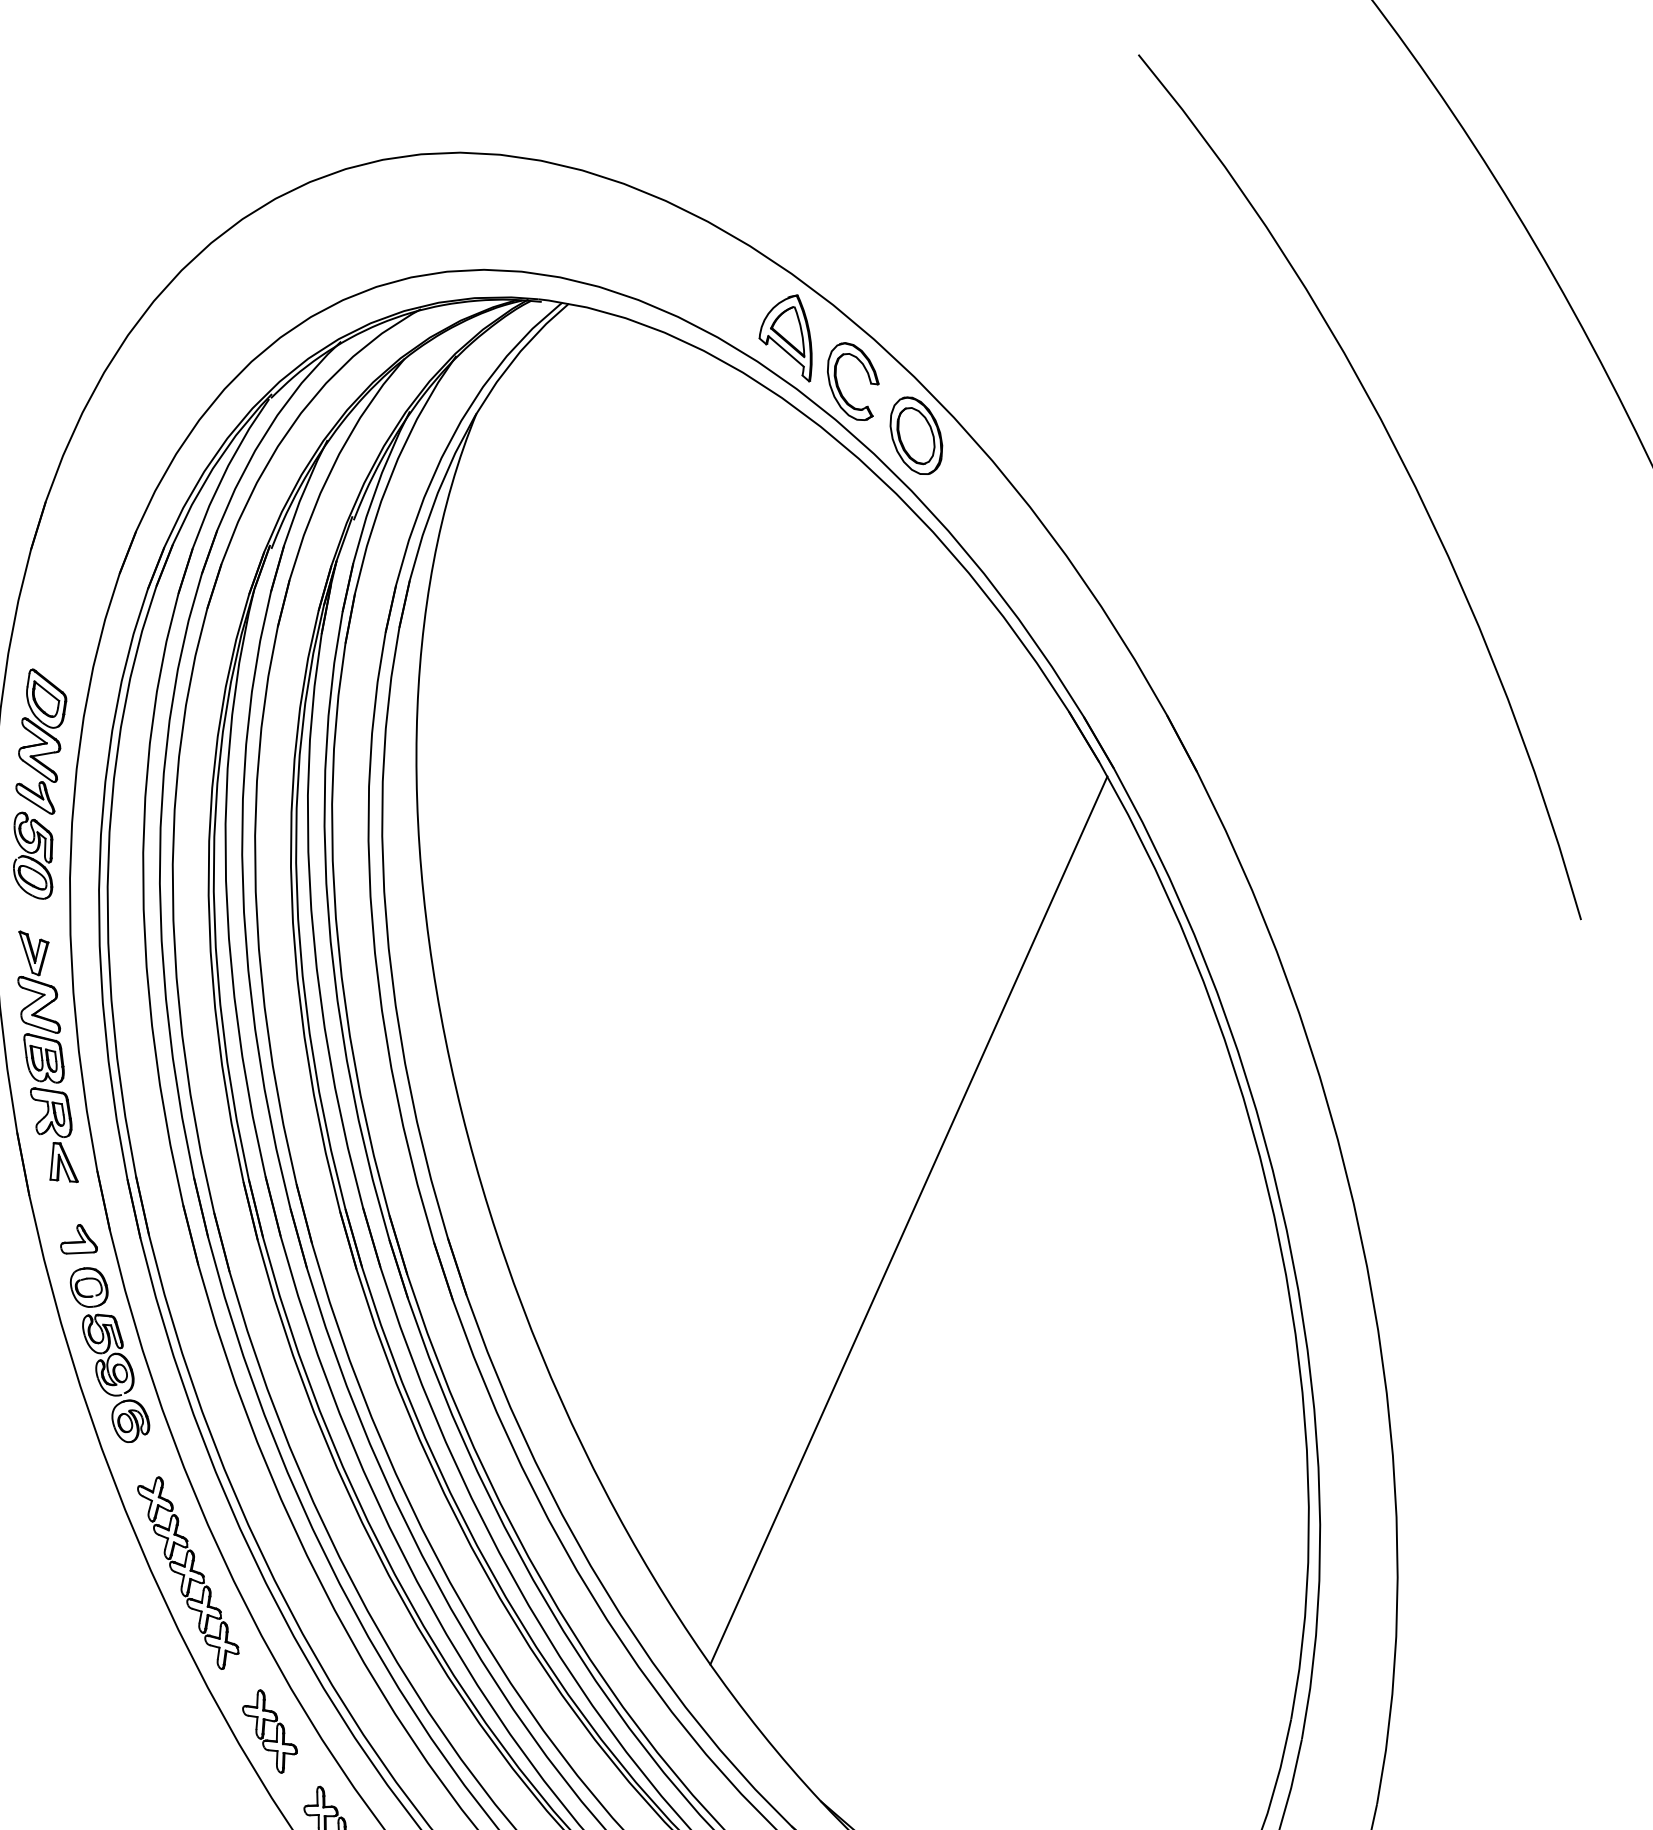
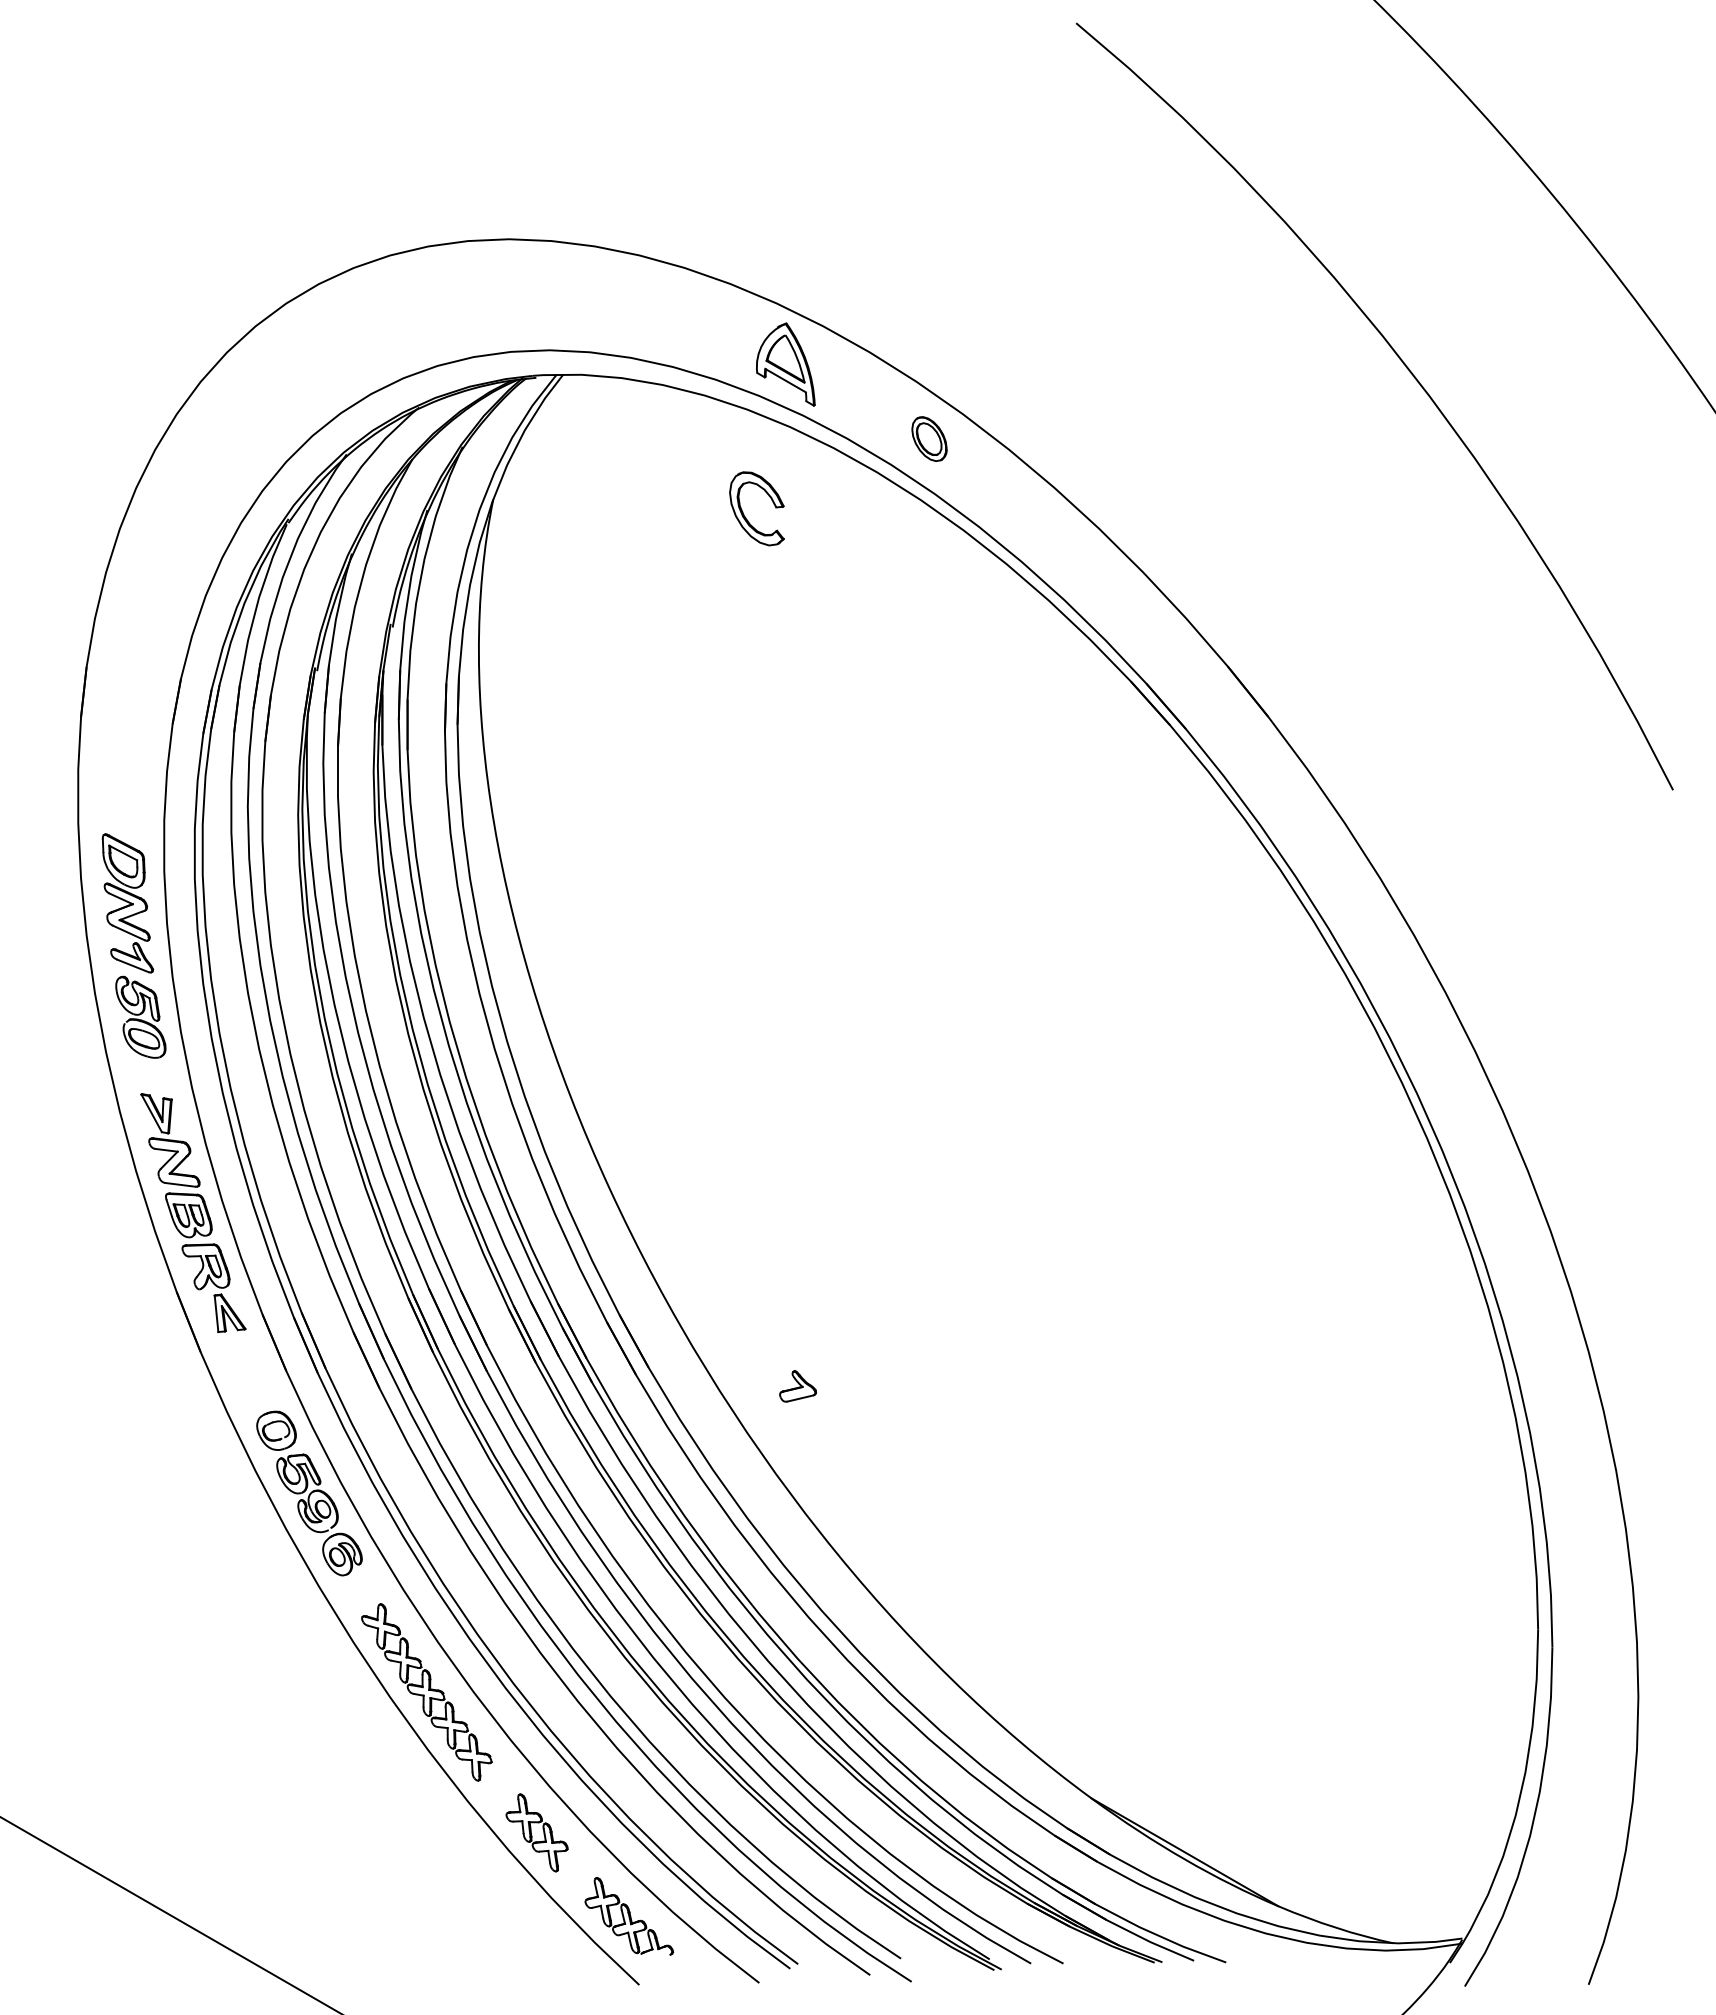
part: (838, 384) -> (744, 514), moved
part: (916, 435) -> (929, 438), size x0.6
line: (908, 1220) -> (1068, 1211), removed
part: (79, 1240) -> (797, 1386), moved

